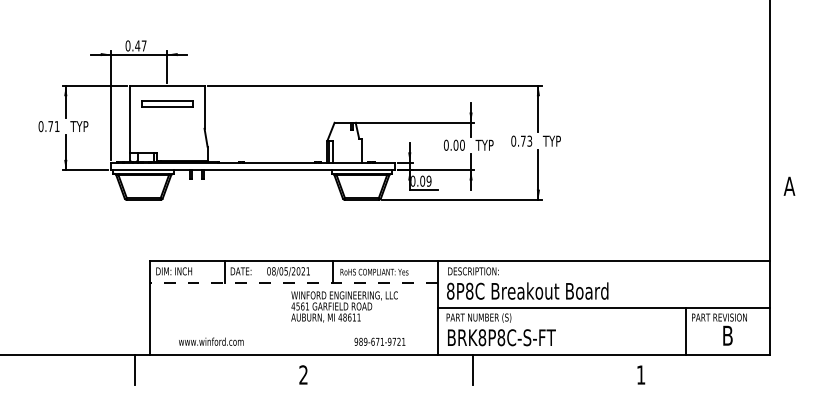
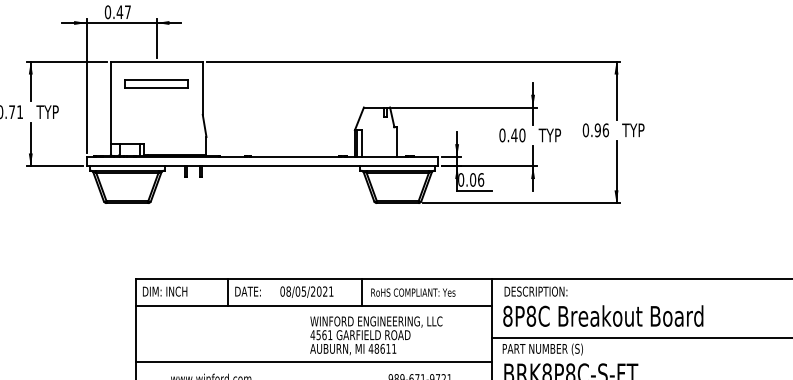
text: (526, 140) -> (601, 129), 0.73 -> 0.96
text: (455, 144) -> (513, 134), 0.00 -> 0.40
text: (428, 180) -> (480, 179), 0.09 -> 0.06
line: (294, 282) -> (314, 305), dashed -> solid
line: (293, 327) -> (313, 361), added

